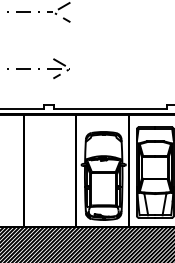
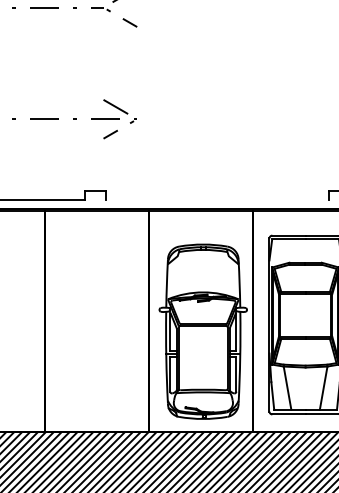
line: (110, 109) -> (216, 200), removed

